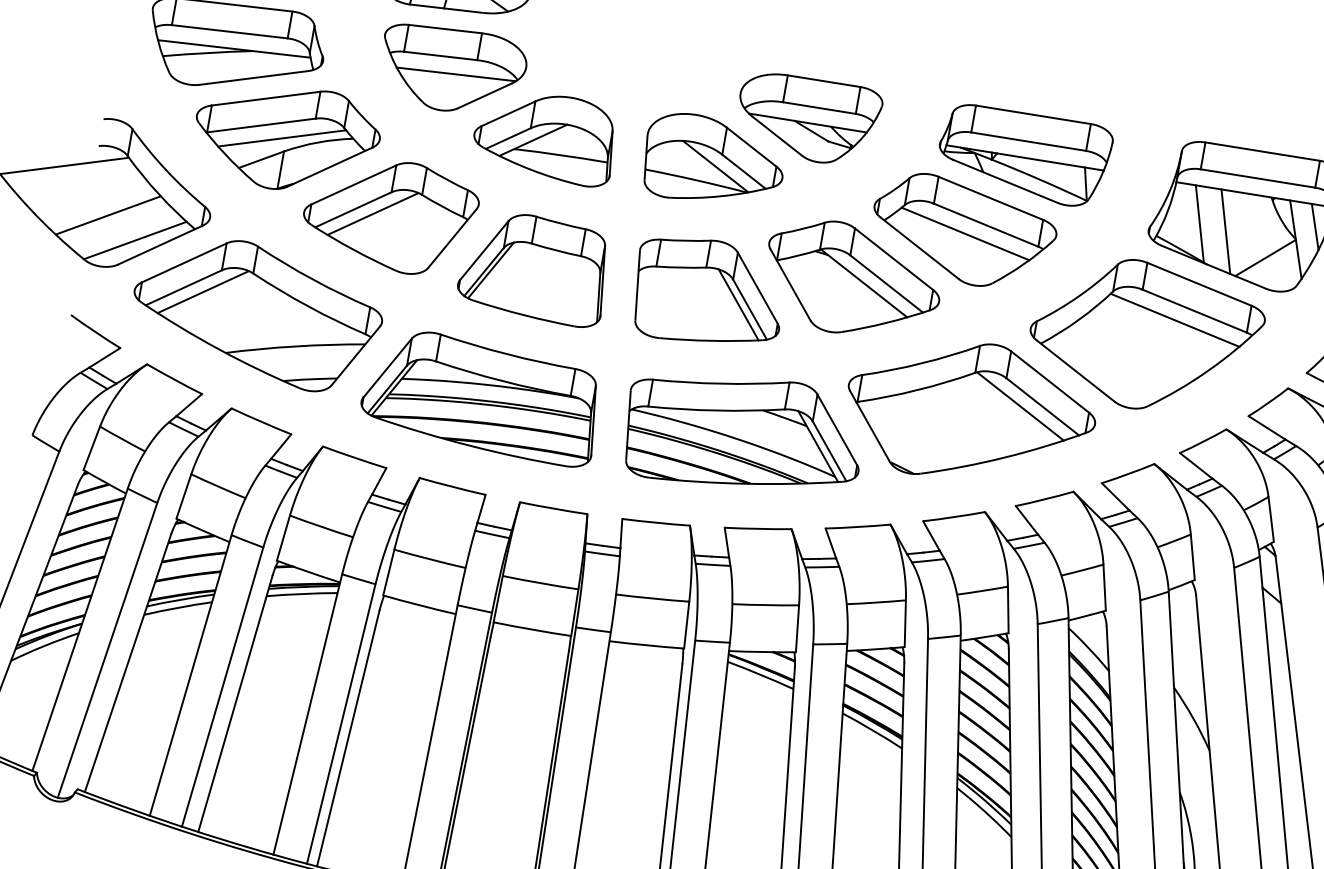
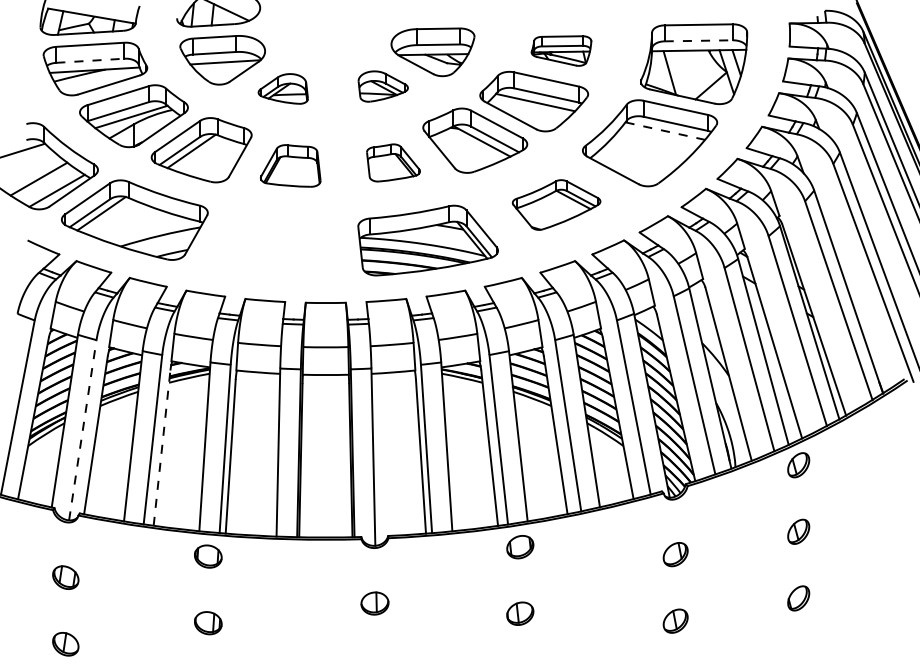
line: (228, 31) -> (89, 60), solid -> dashed
part: (546, 135) -> (283, 88), size x0.6
part: (1024, 154) -> (561, 50), size x0.6
part: (714, 161) -> (383, 86), size x0.6
line: (1256, 177) -> (697, 40), solid -> dashed
line: (1225, 231) -> (685, 74), removed
part: (535, 267) -> (290, 165), size x0.7
part: (708, 292) -> (393, 162), size x0.6
line: (1175, 321) -> (665, 131), solid -> dashed
part: (482, 396) -> (273, 245), removed
part: (970, 411) -> (556, 204), size x0.6
line: (107, 649) -> (82, 429), solid -> dashed
line: (236, 702) -> (162, 447), solid -> dashed

